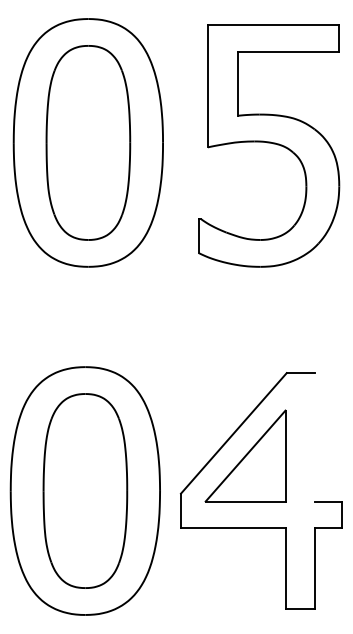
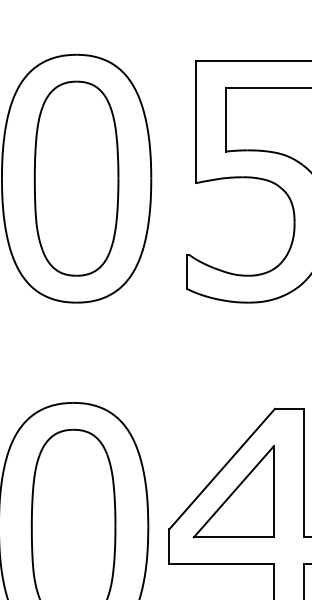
line: (315, 437) -> (303, 473), added

